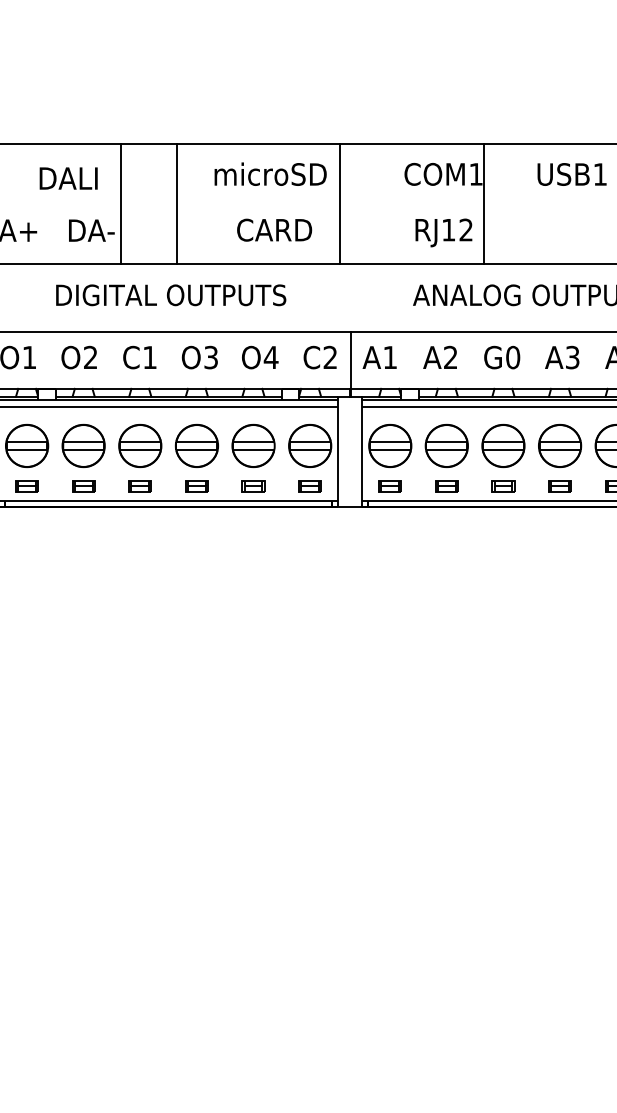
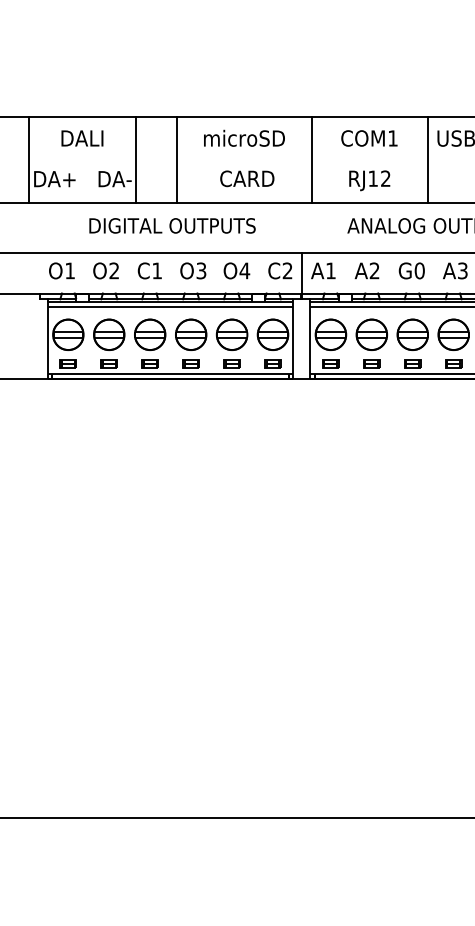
text: (68, 178) -> (82, 138), moved
line: (339, 203) -> (311, 159), moved
line: (483, 203) -> (427, 159), moved

